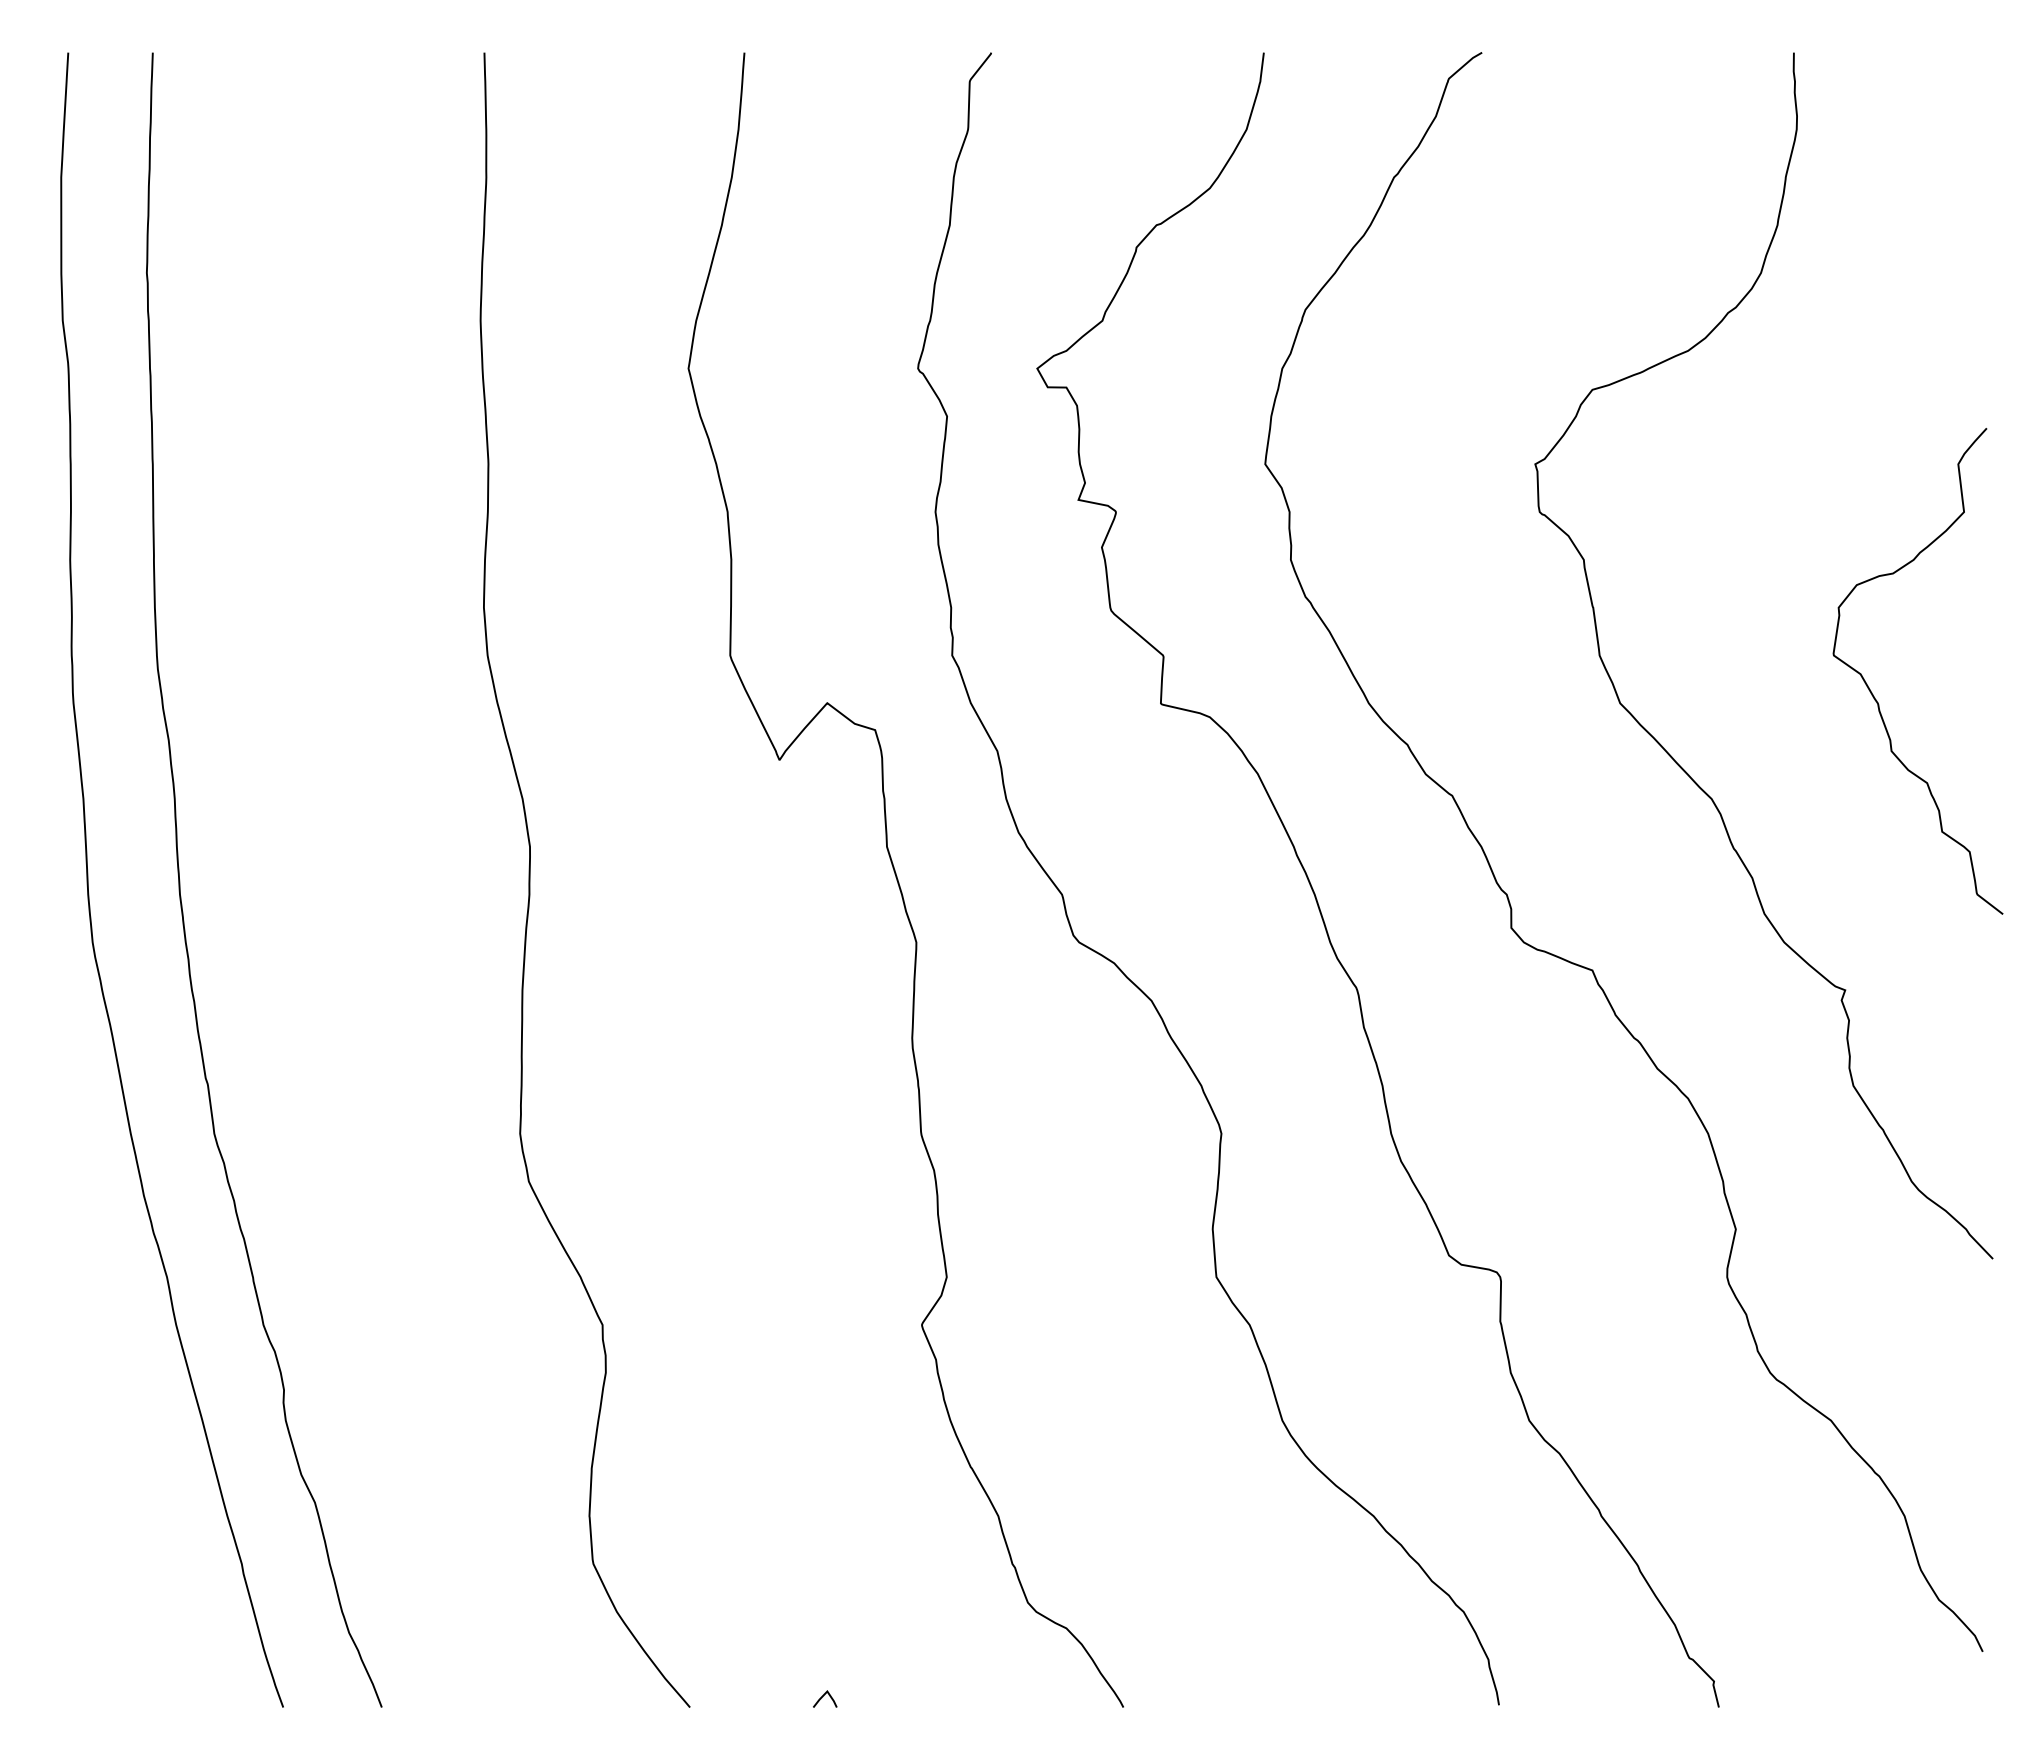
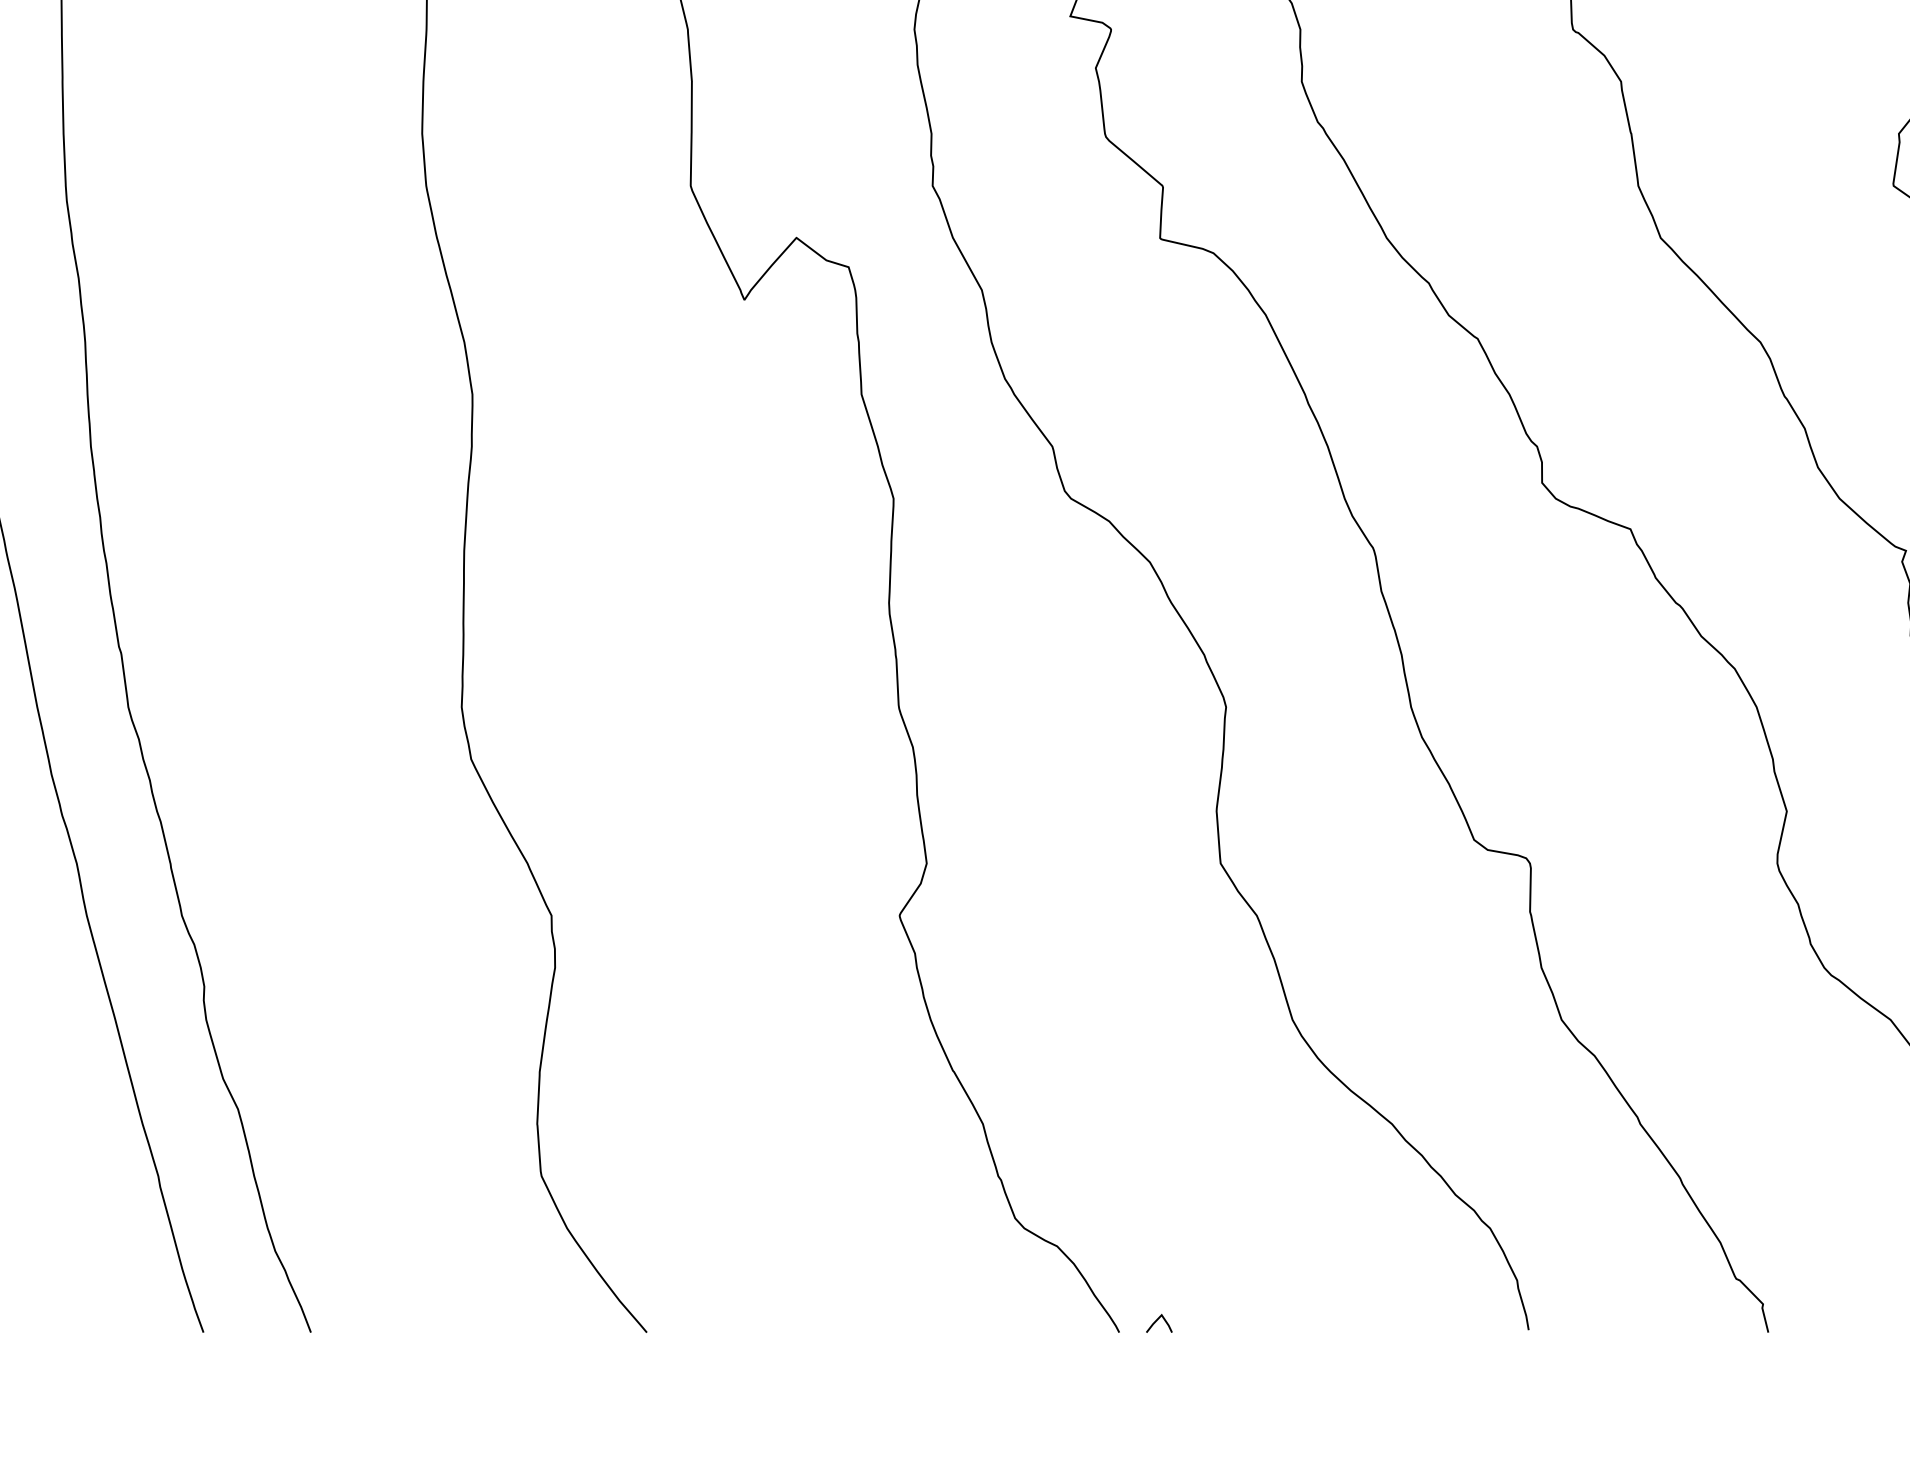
line: (823, 1696) -> (1157, 1320), moved

